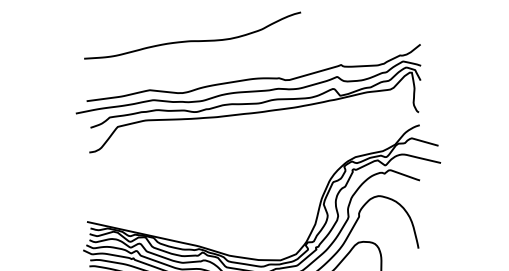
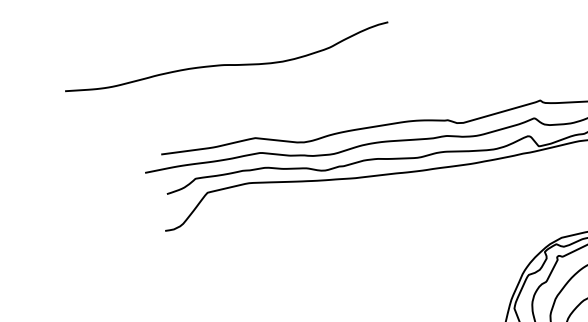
curve: (192, 40) -> (226, 64), moved

